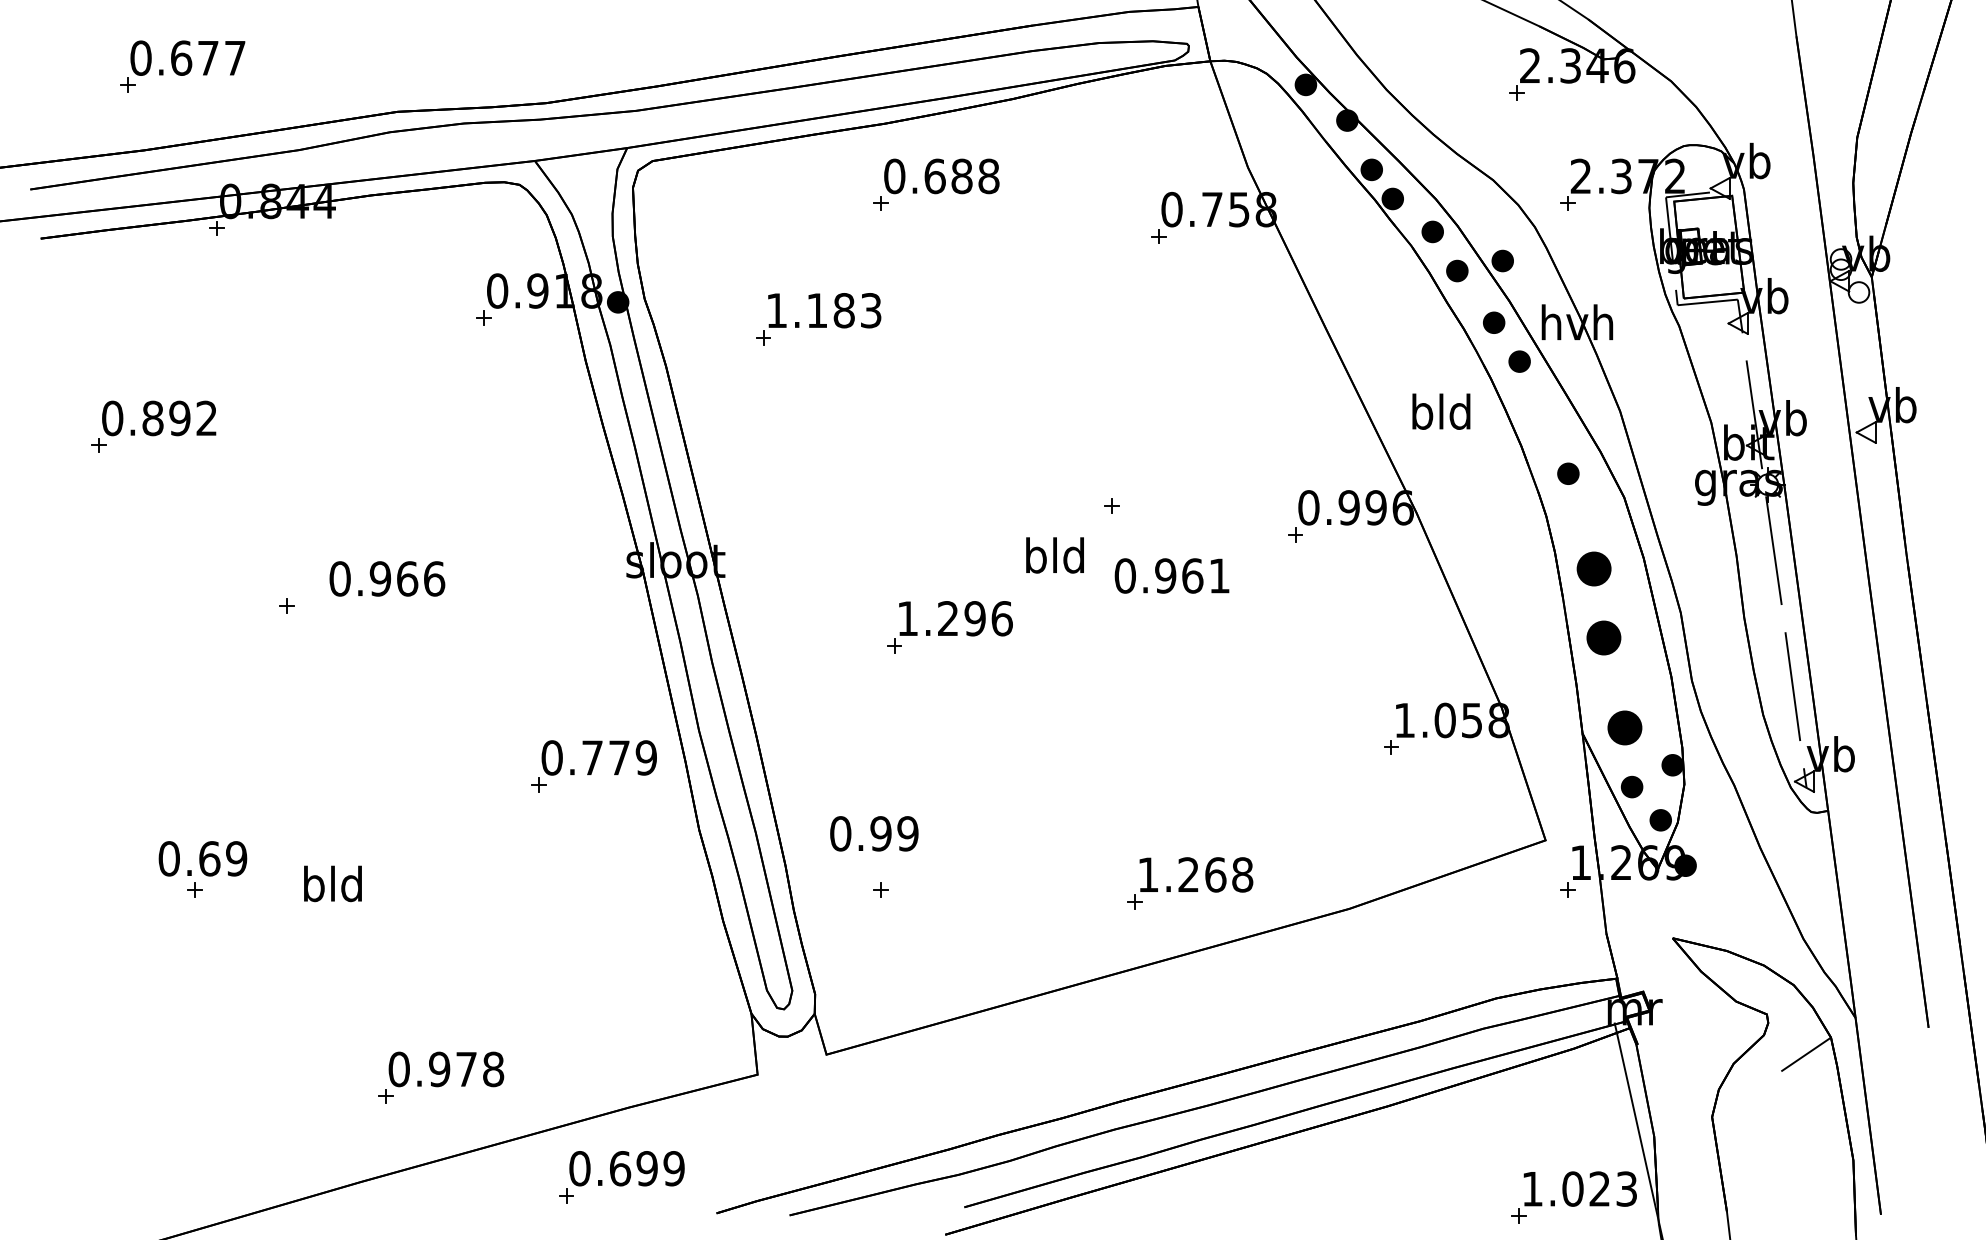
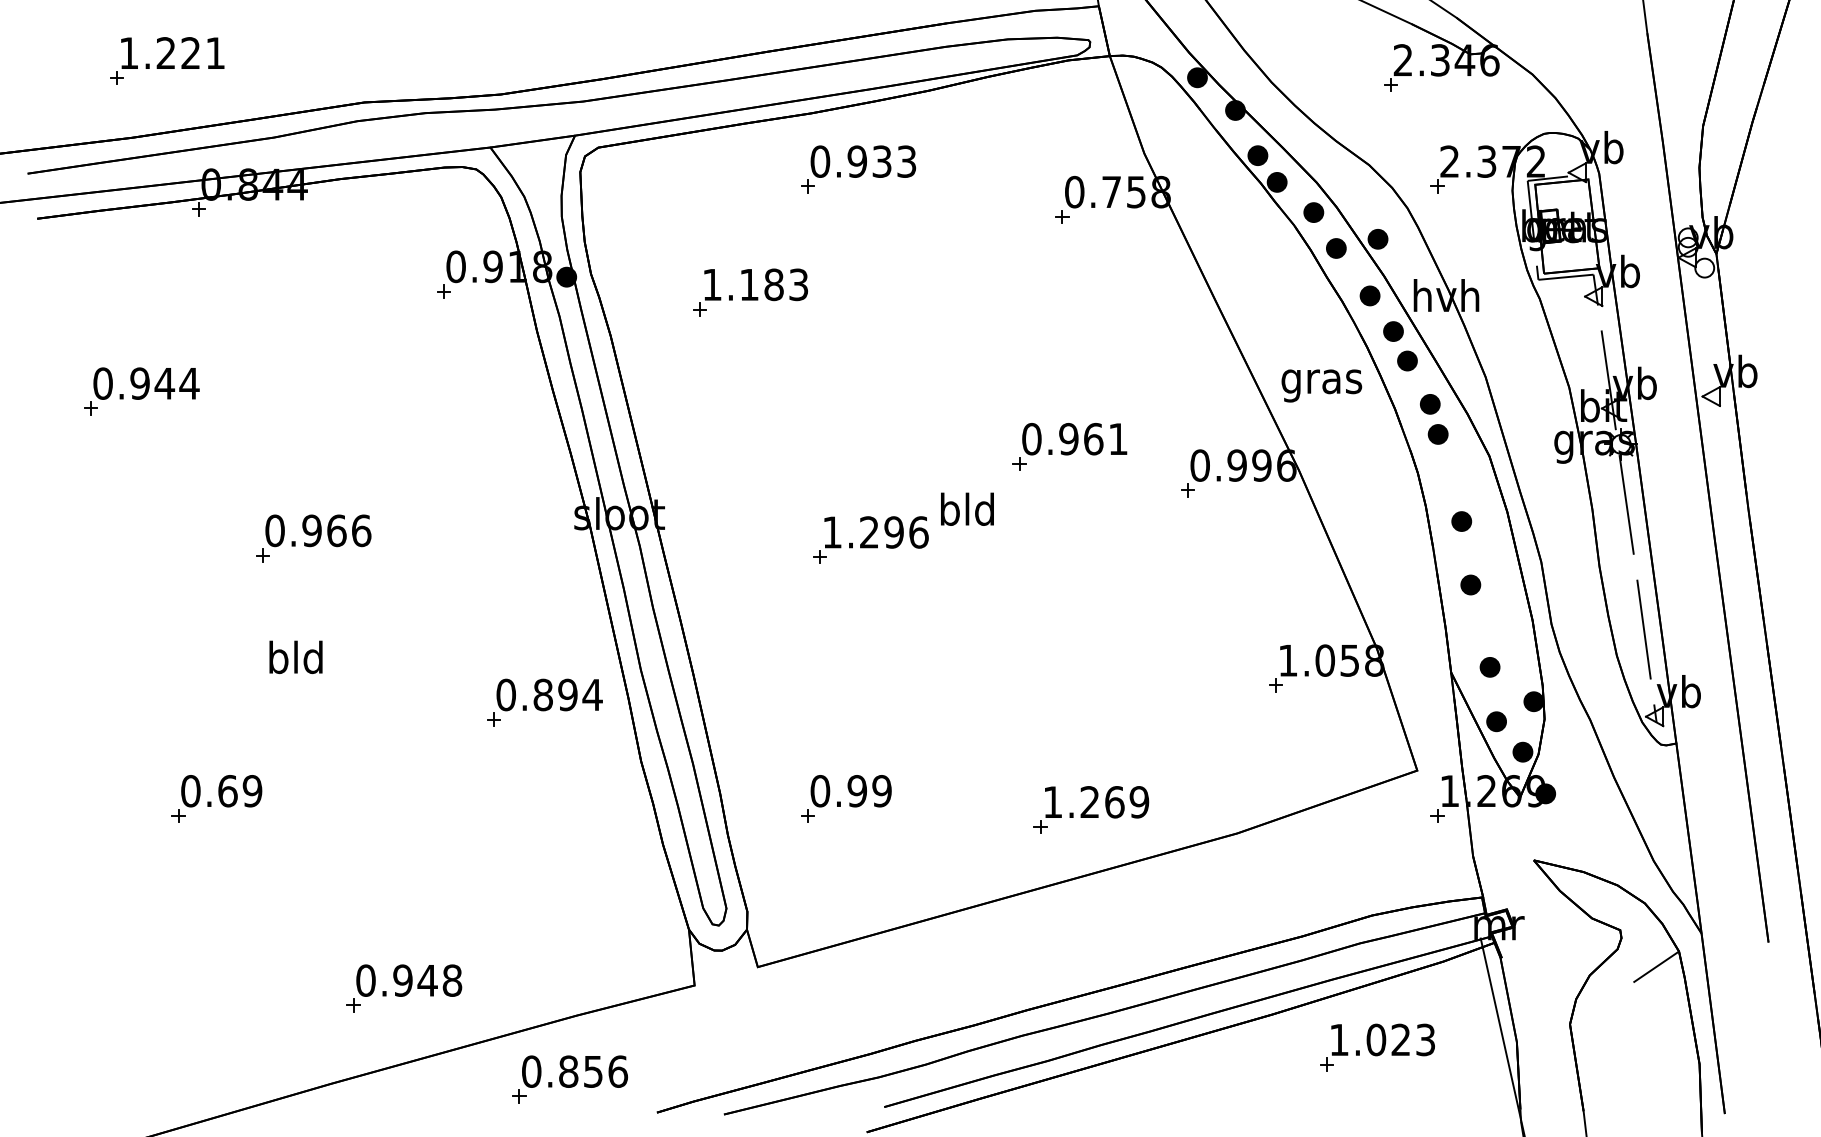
text: (187, 57) -> (171, 52), 0.677 -> 1.221
text: (961, 176) -> (881, 161), 0.688 -> 0.933
part: (1534, 393) -> (1407, 360), added
text: (1441, 416) -> (1321, 381), bld -> gras
text: (179, 418) -> (164, 383), 0.892 -> 0.944
part: (1559, 440) -> (1430, 403), added
part: (1593, 568) -> (1461, 521), size x0.62
text: (1171, 575) -> (1074, 438), moved
text: (387, 578) -> (318, 530), moved
part: (949, 627) -> (870, 540), moved
part: (1603, 637) -> (1470, 584), size x0.62
part: (1624, 727) -> (1489, 667), size x0.62
text: (619, 757) -> (567, 694), 0.779 -> 0.894
text: (874, 833) -> (851, 790), moved
text: (202, 858) -> (221, 790), moved
text: (1242, 874) -> (1139, 801), 1.268 -> 1.269
text: (332, 883) -> (295, 657), moved
text: (466, 1069) -> (427, 980), 0.978 -> 0.948
text: (646, 1168) -> (592, 1071), 0.699 -> 0.856
part: (1573, 1197) -> (1376, 1047), moved

